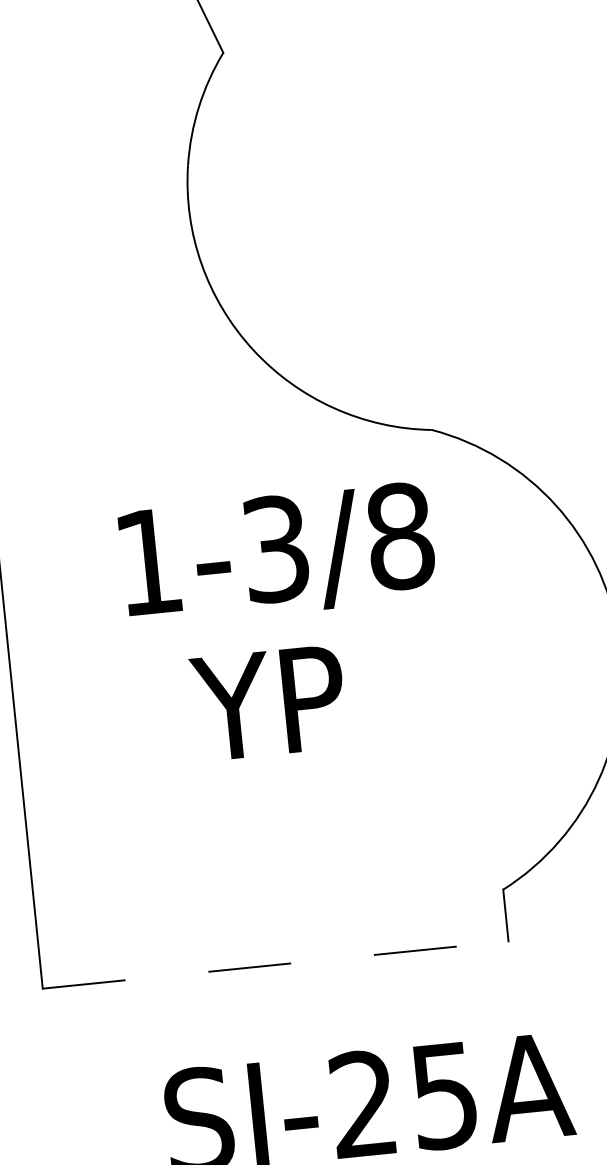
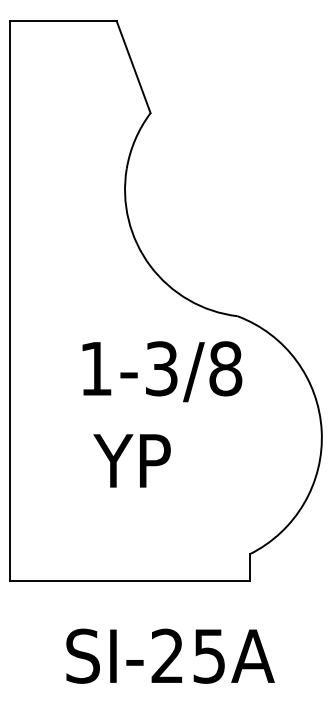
text: (277, 554) -> (162, 371), moved
text: (267, 702) -> (131, 460), moved
line: (276, 964) -> (130, 580), dashed -> solid

